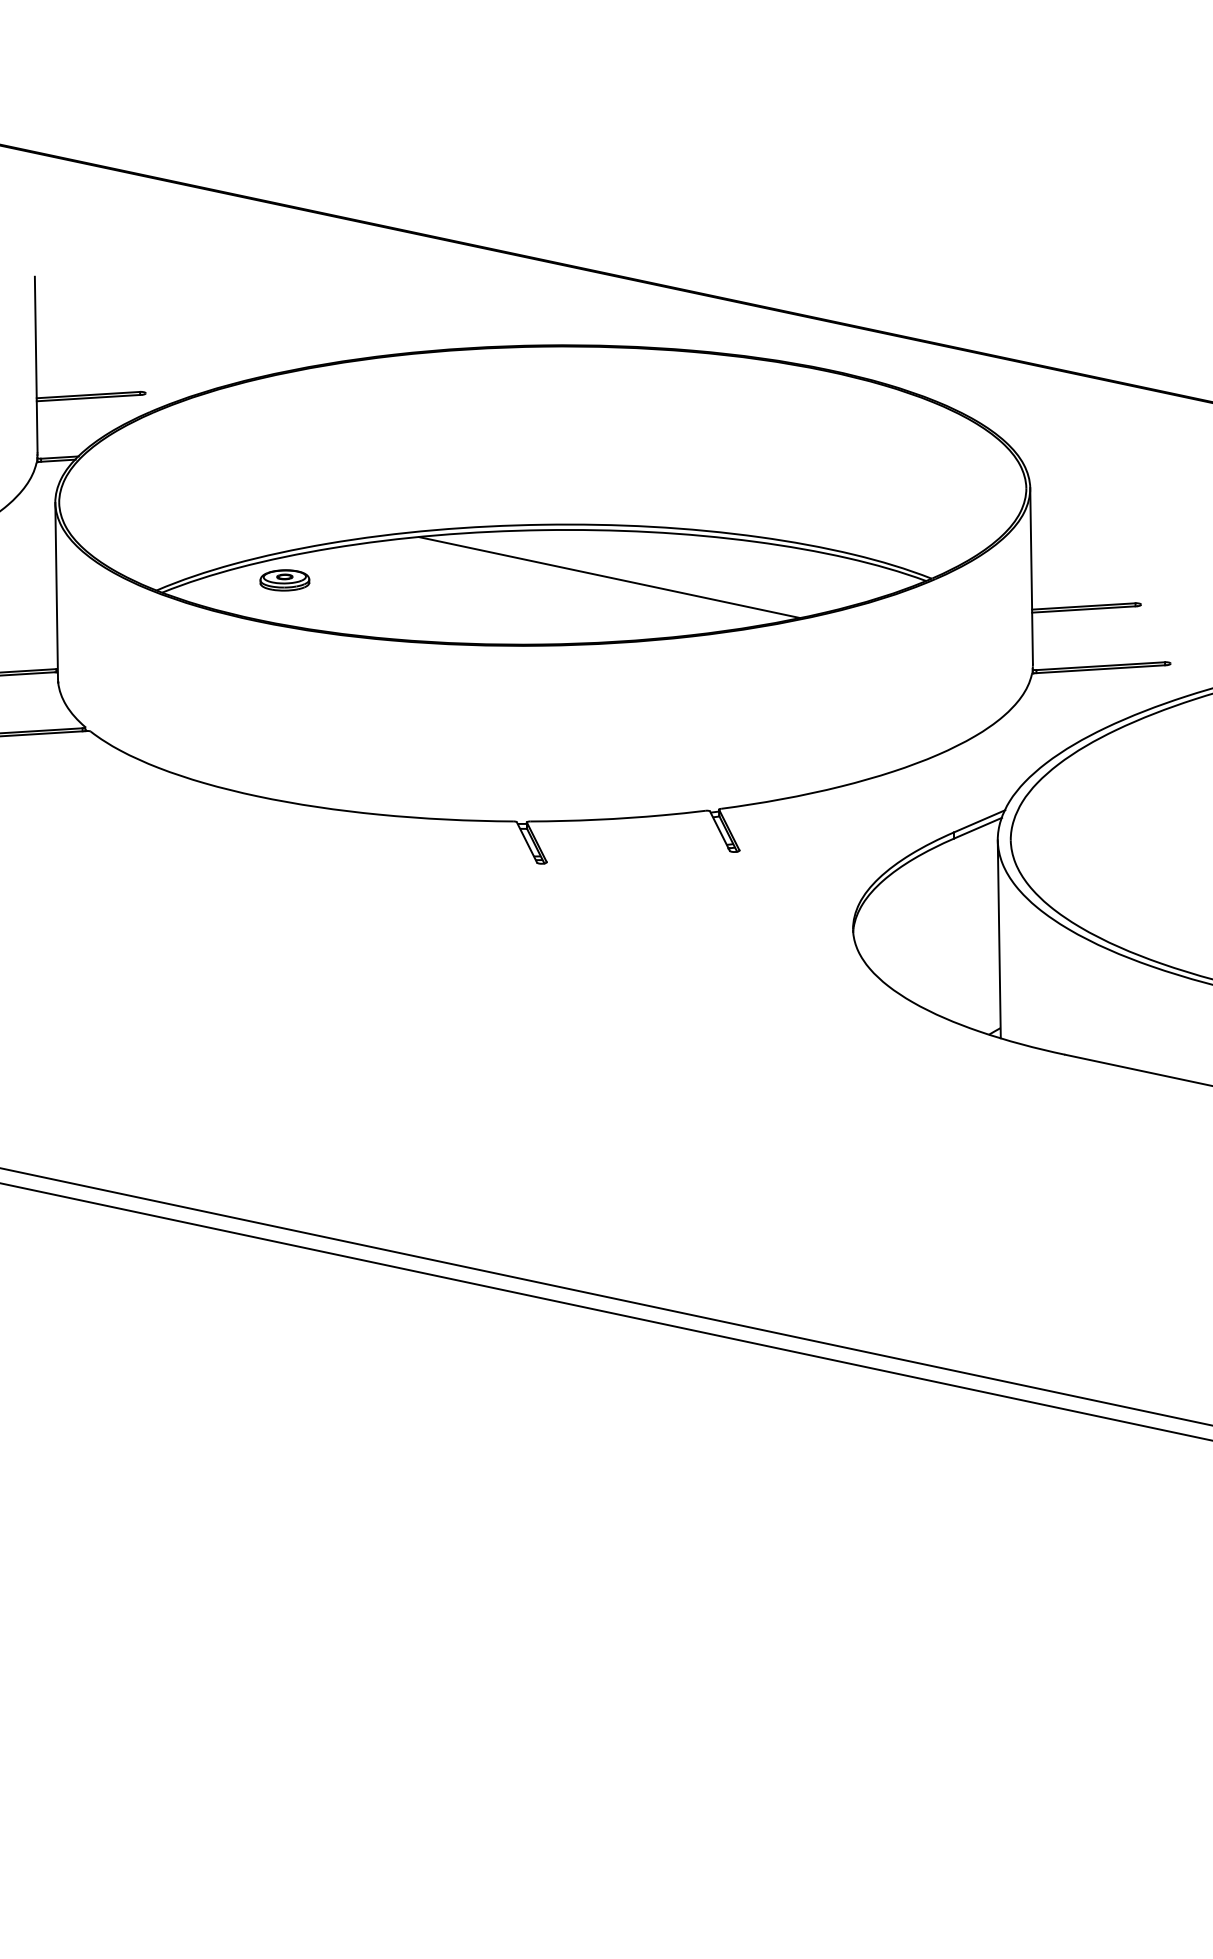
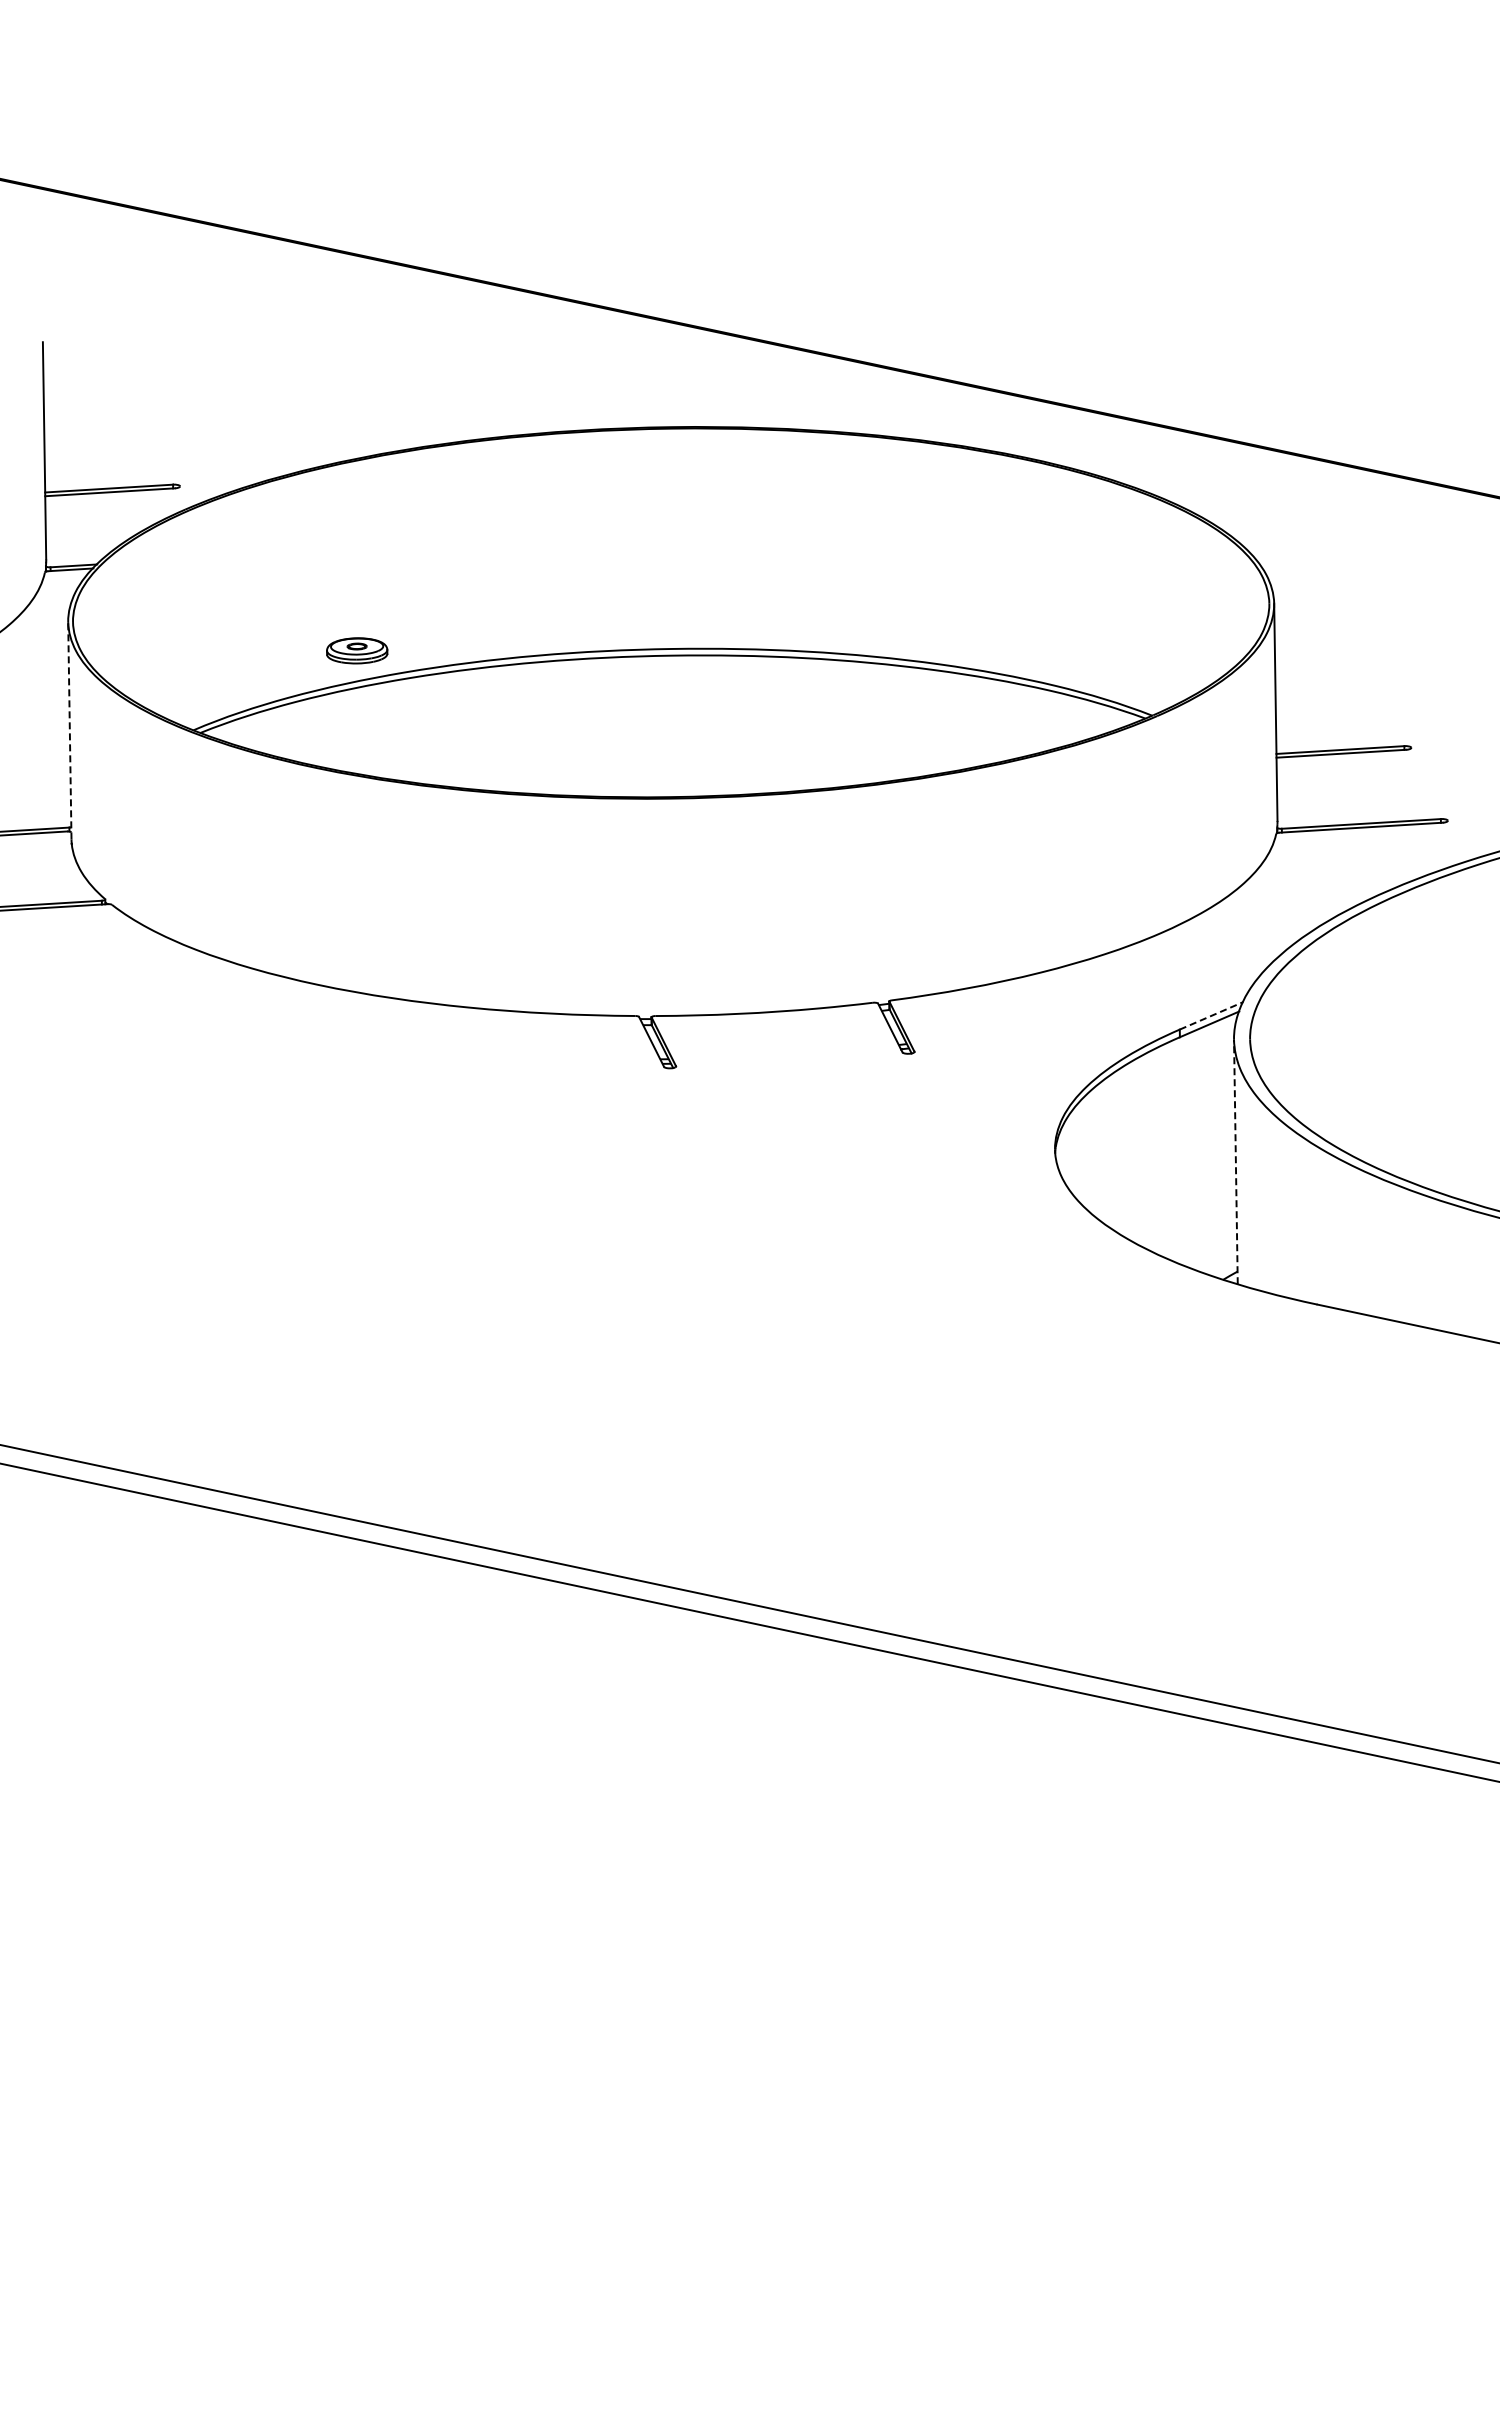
line: (609, 577) -> (753, 714), removed
part: (285, 580) -> (357, 650), moved
line: (56, 590) -> (69, 730), solid -> dashed
line: (979, 821) -> (1211, 1015), solid -> dashed
line: (998, 939) -> (1235, 1161), solid -> dashed

